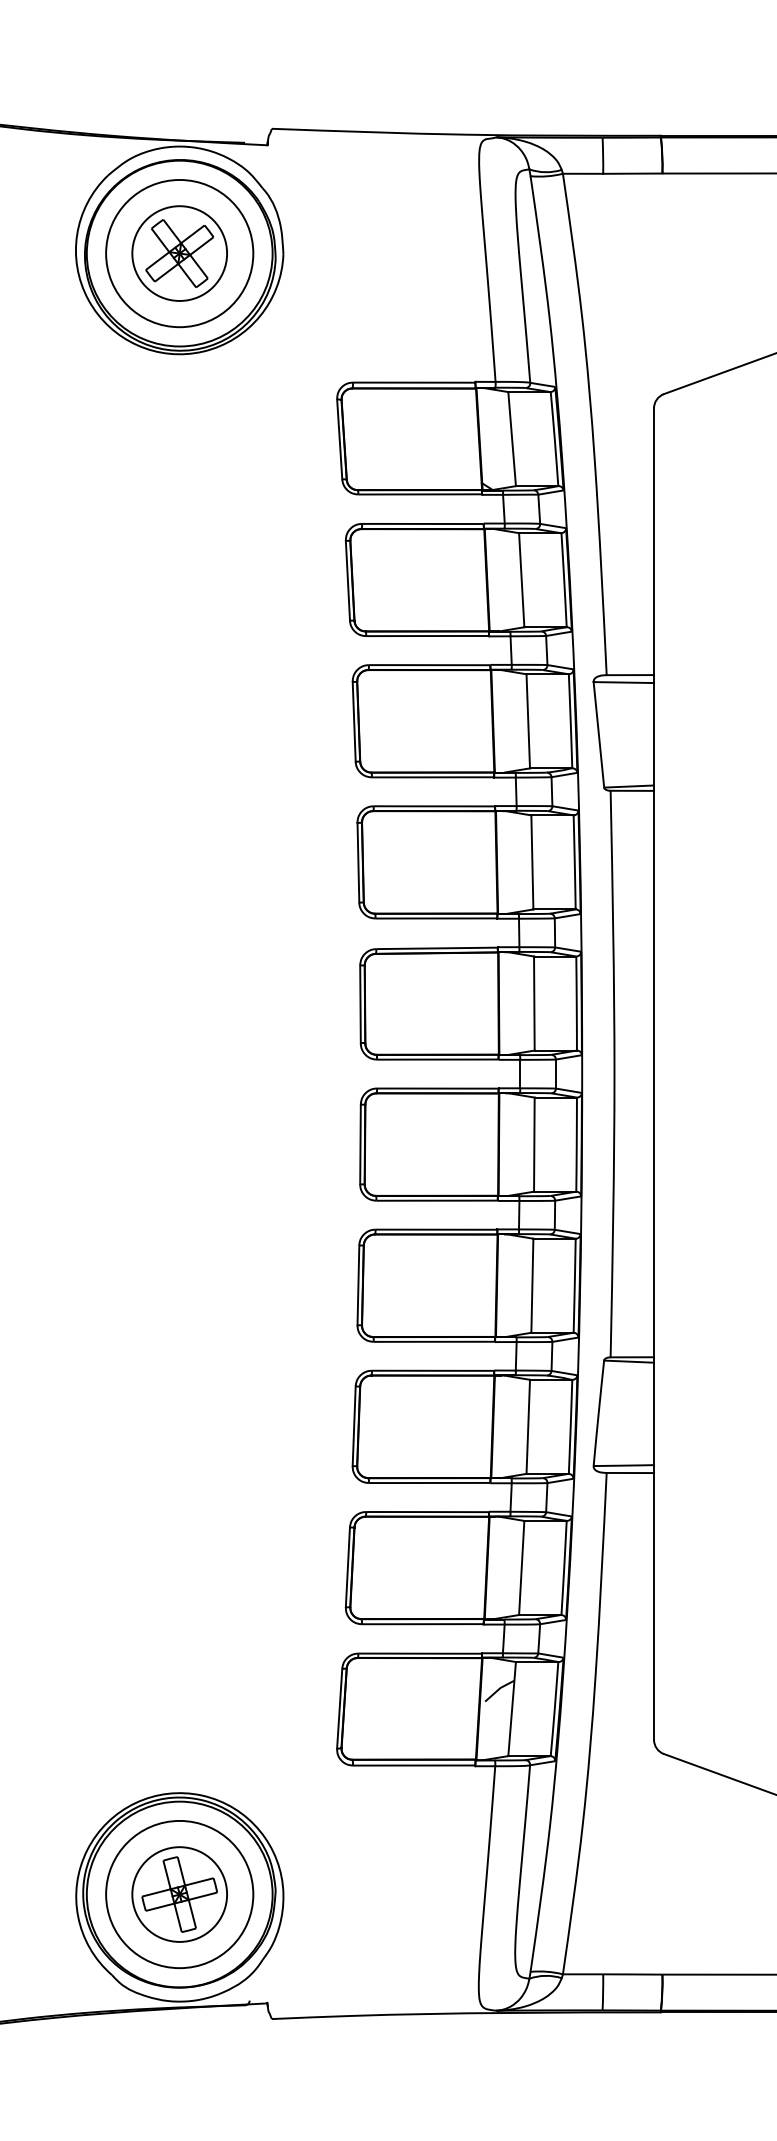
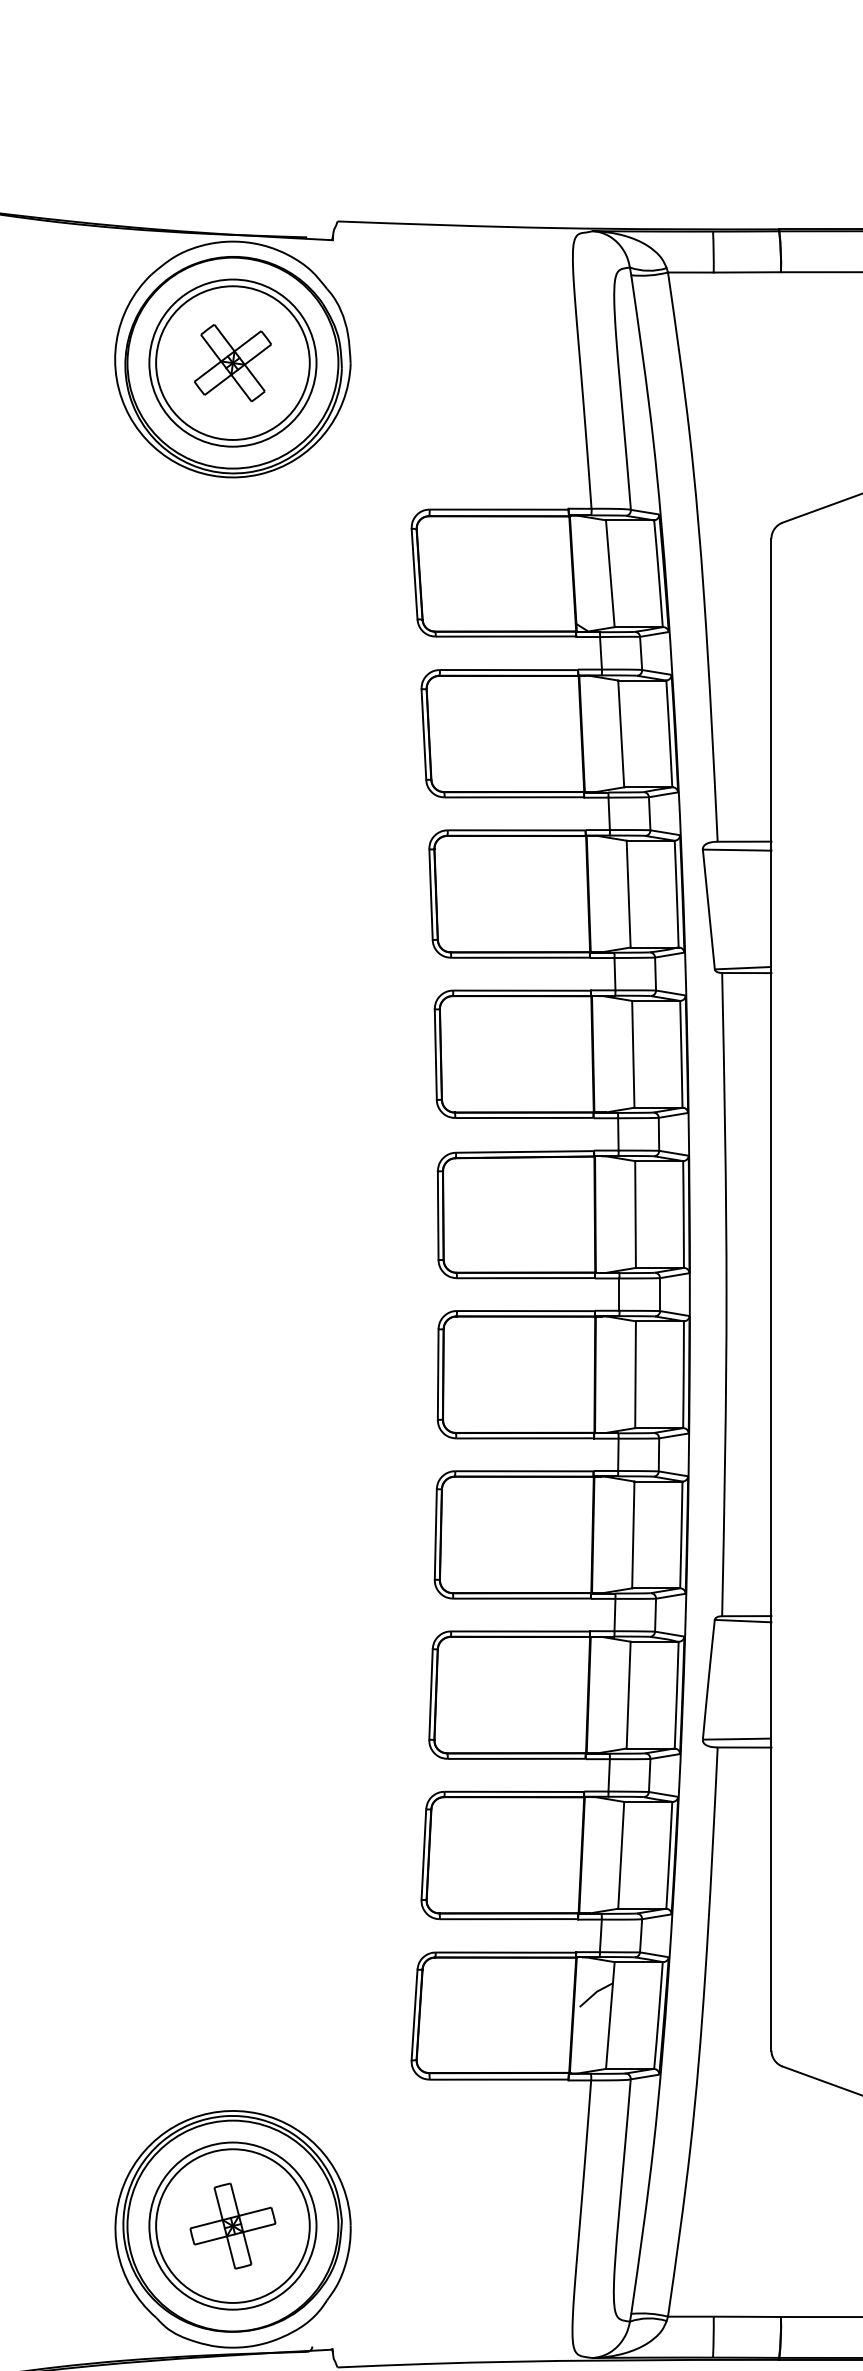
circle: (179, 253) -> (232, 363), size x1.43
circle: (179, 1894) -> (232, 2226), size x1.43

